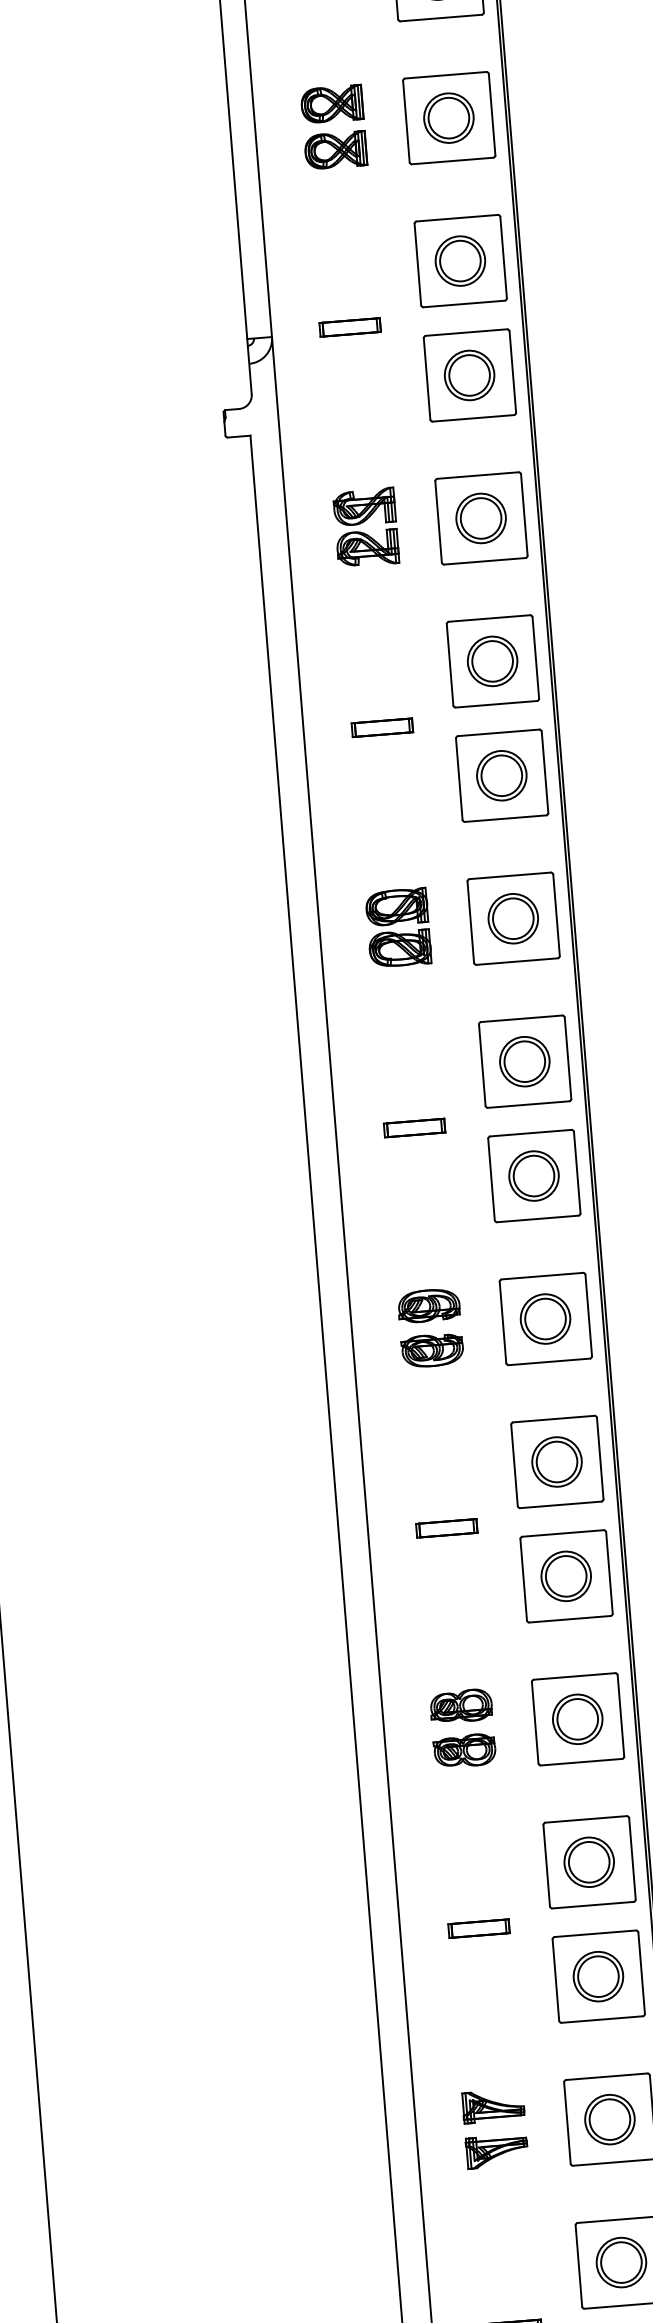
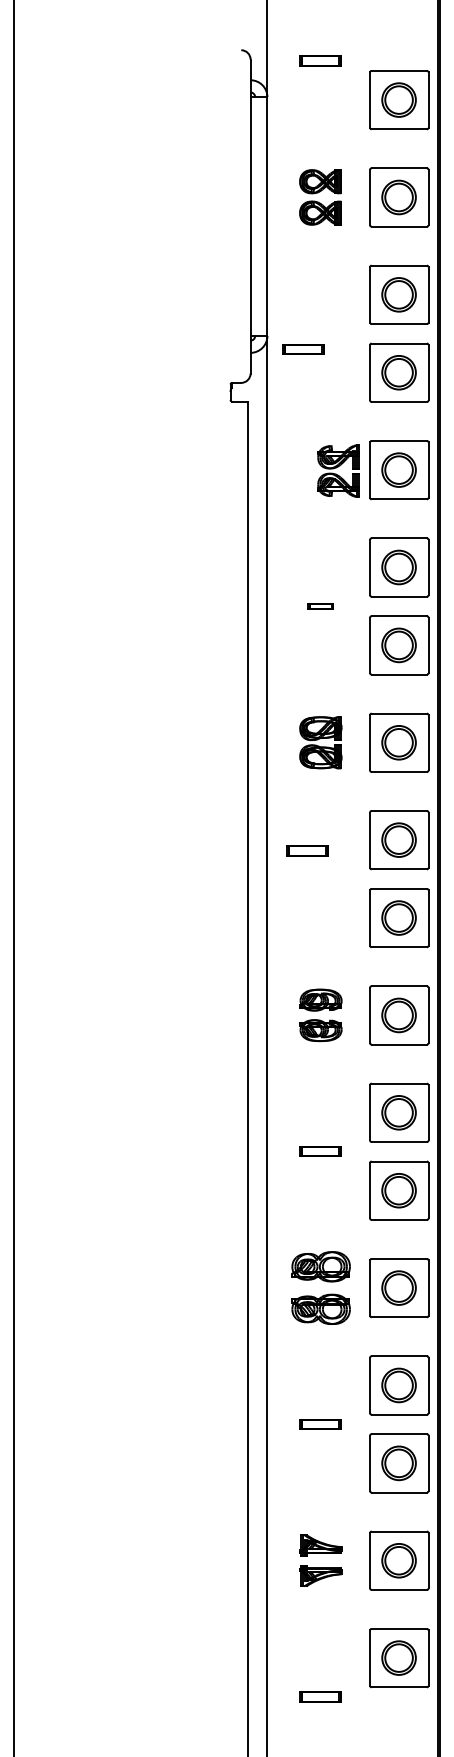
part: (349, 327) -> (303, 349), moved
part: (365, 526) -> (338, 470), moved
part: (381, 727) -> (320, 606), size x0.6
part: (414, 1127) -> (307, 850), moved
part: (462, 1727) -> (320, 1287), size x1.4

